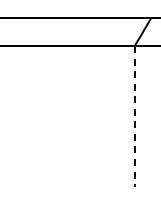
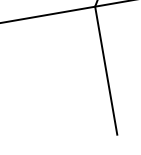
line: (134, 116) -> (105, 70), dashed -> solid

